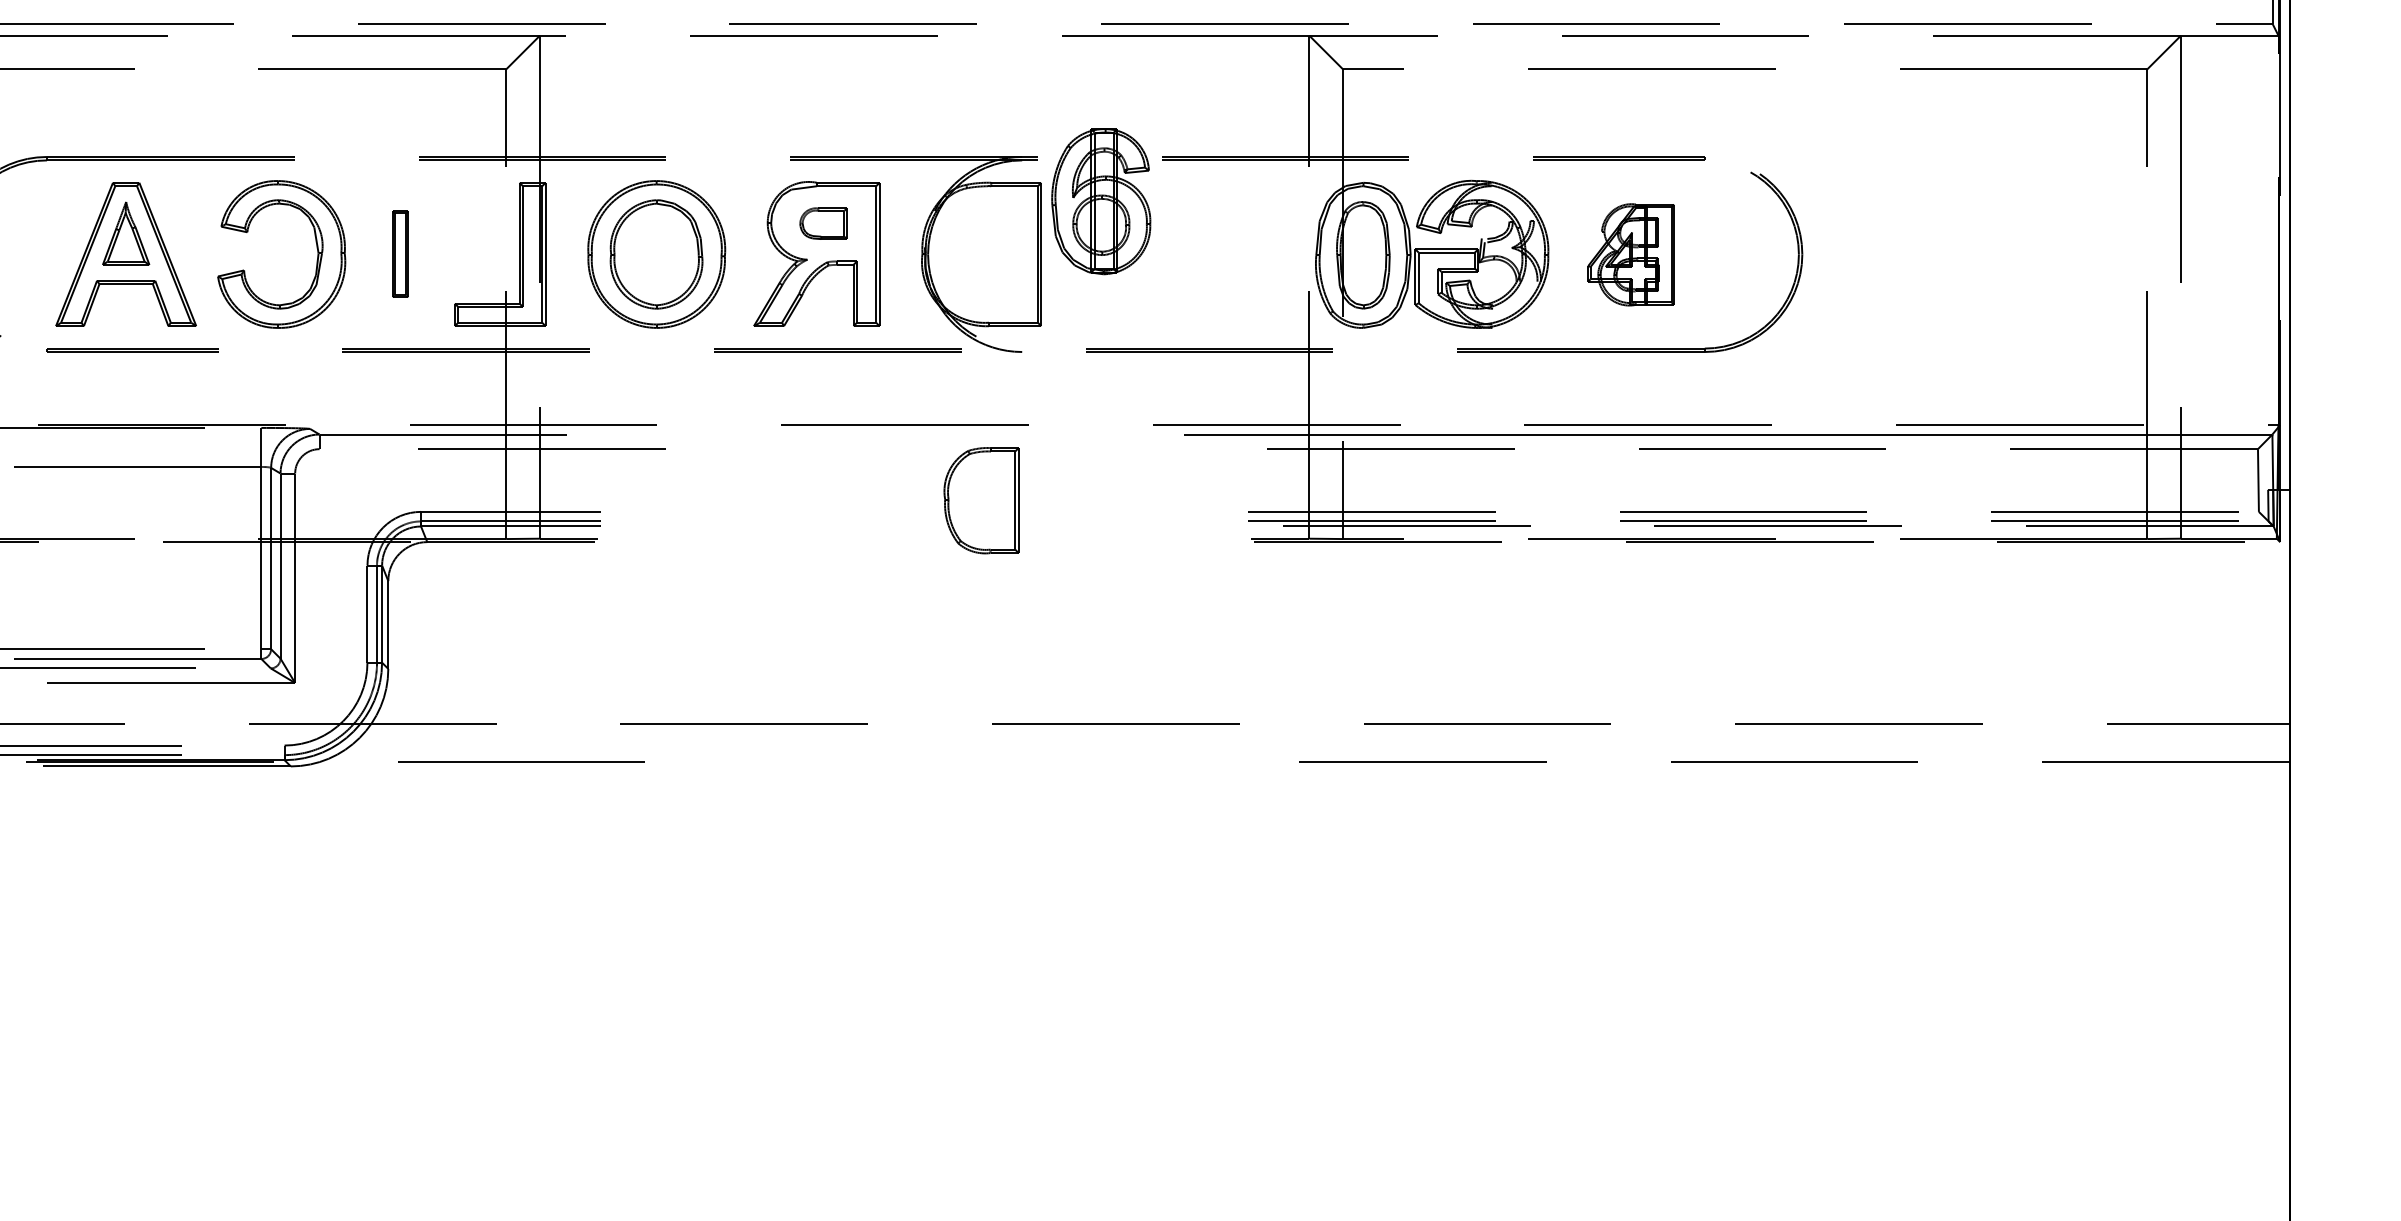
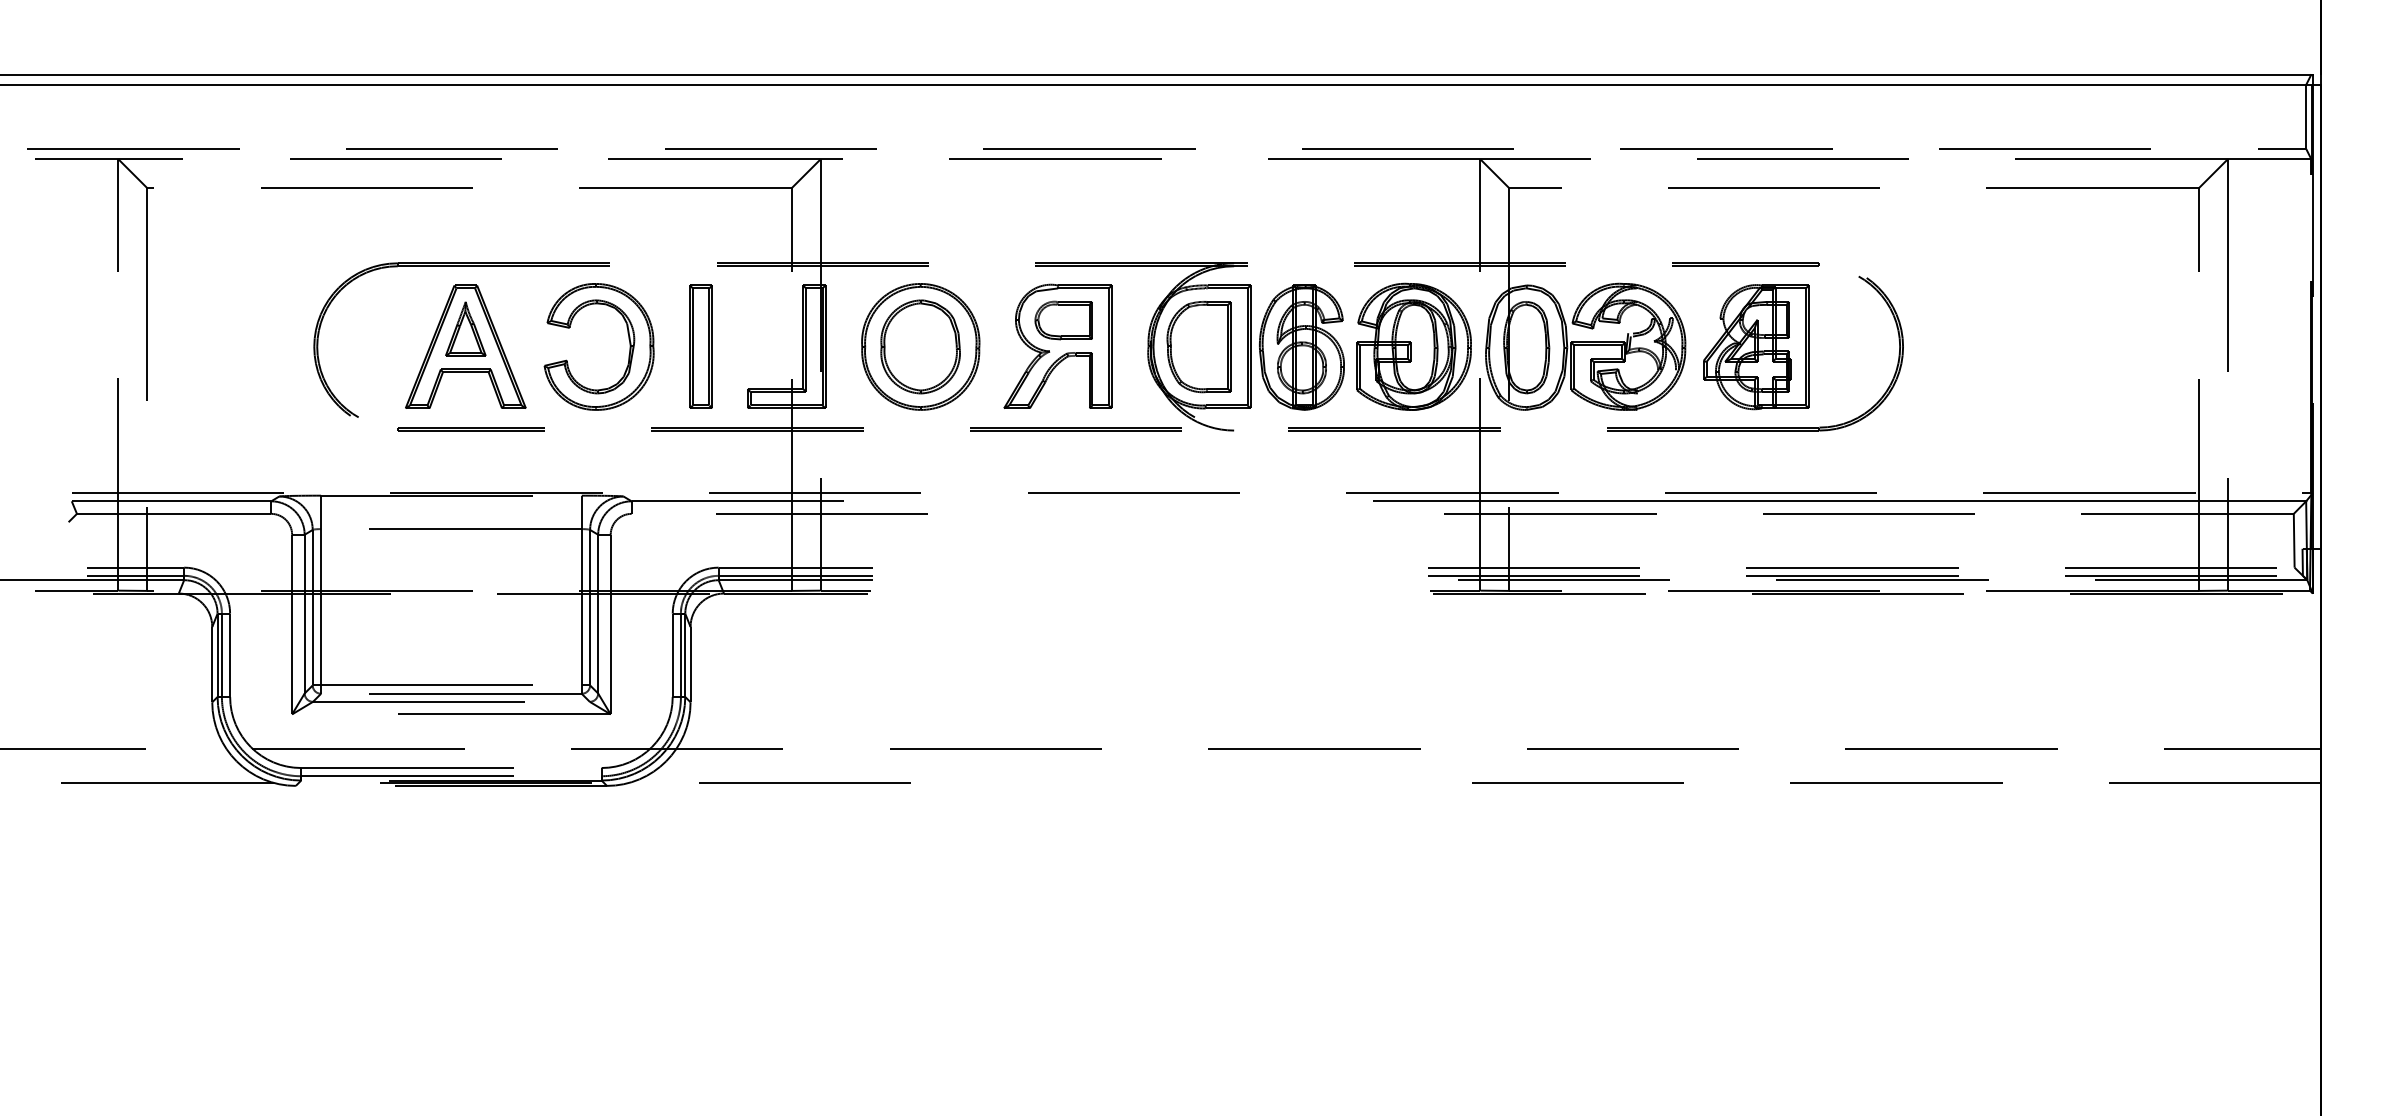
part: (1100, 201) -> (1301, 347), moved
part: (823, 223) -> (1063, 320), size x1.43
part: (399, 253) -> (700, 346), size x1.67
part: (1231, 253) -> (1413, 346), added
part: (1631, 255) -> (1756, 347), size x1.43
part: (980, 501) -> (1198, 347), moved

